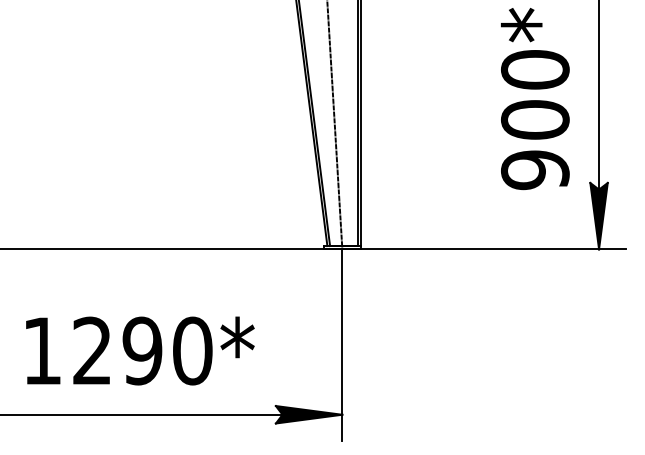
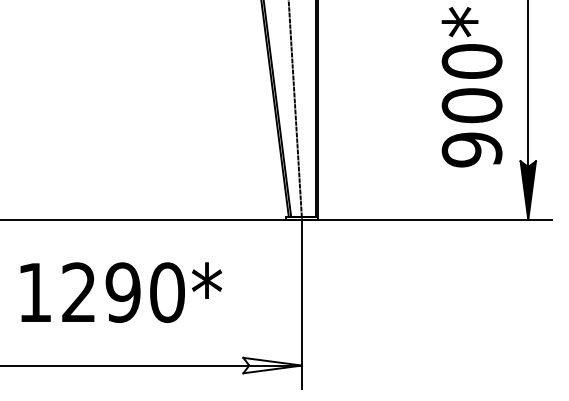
text: (140, 350) -> (121, 292), moved
fill: (308, 414) -> (272, 365), removed

